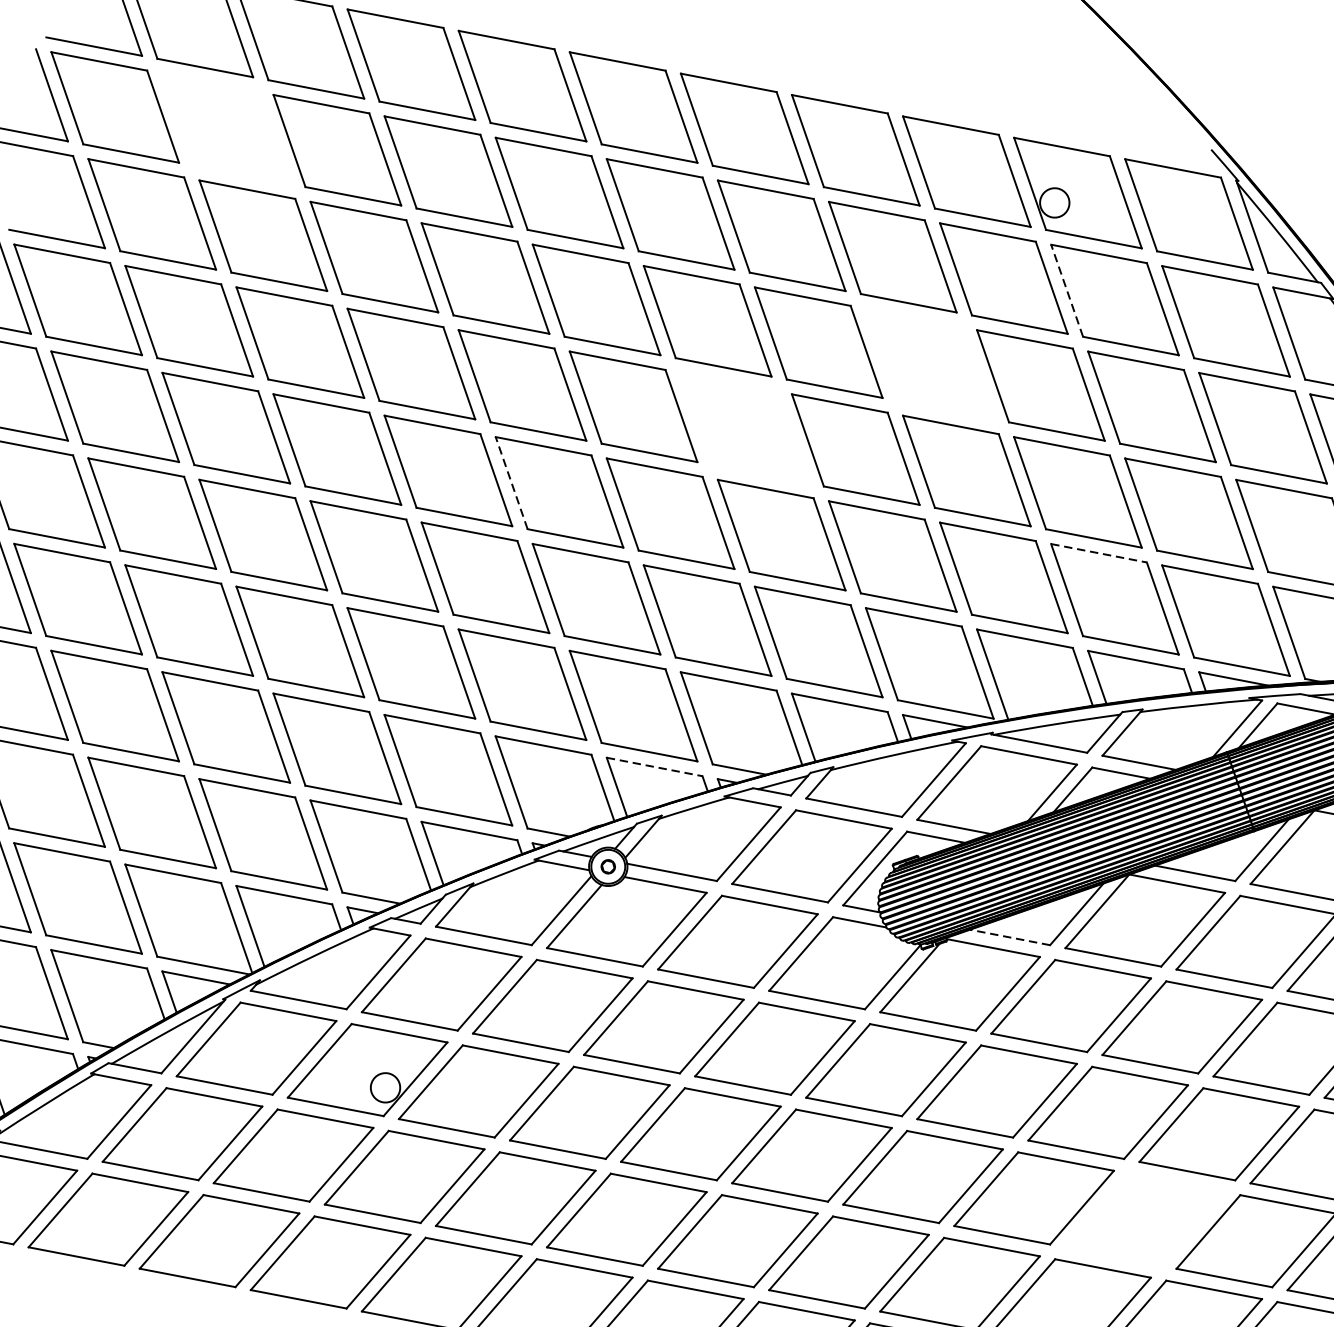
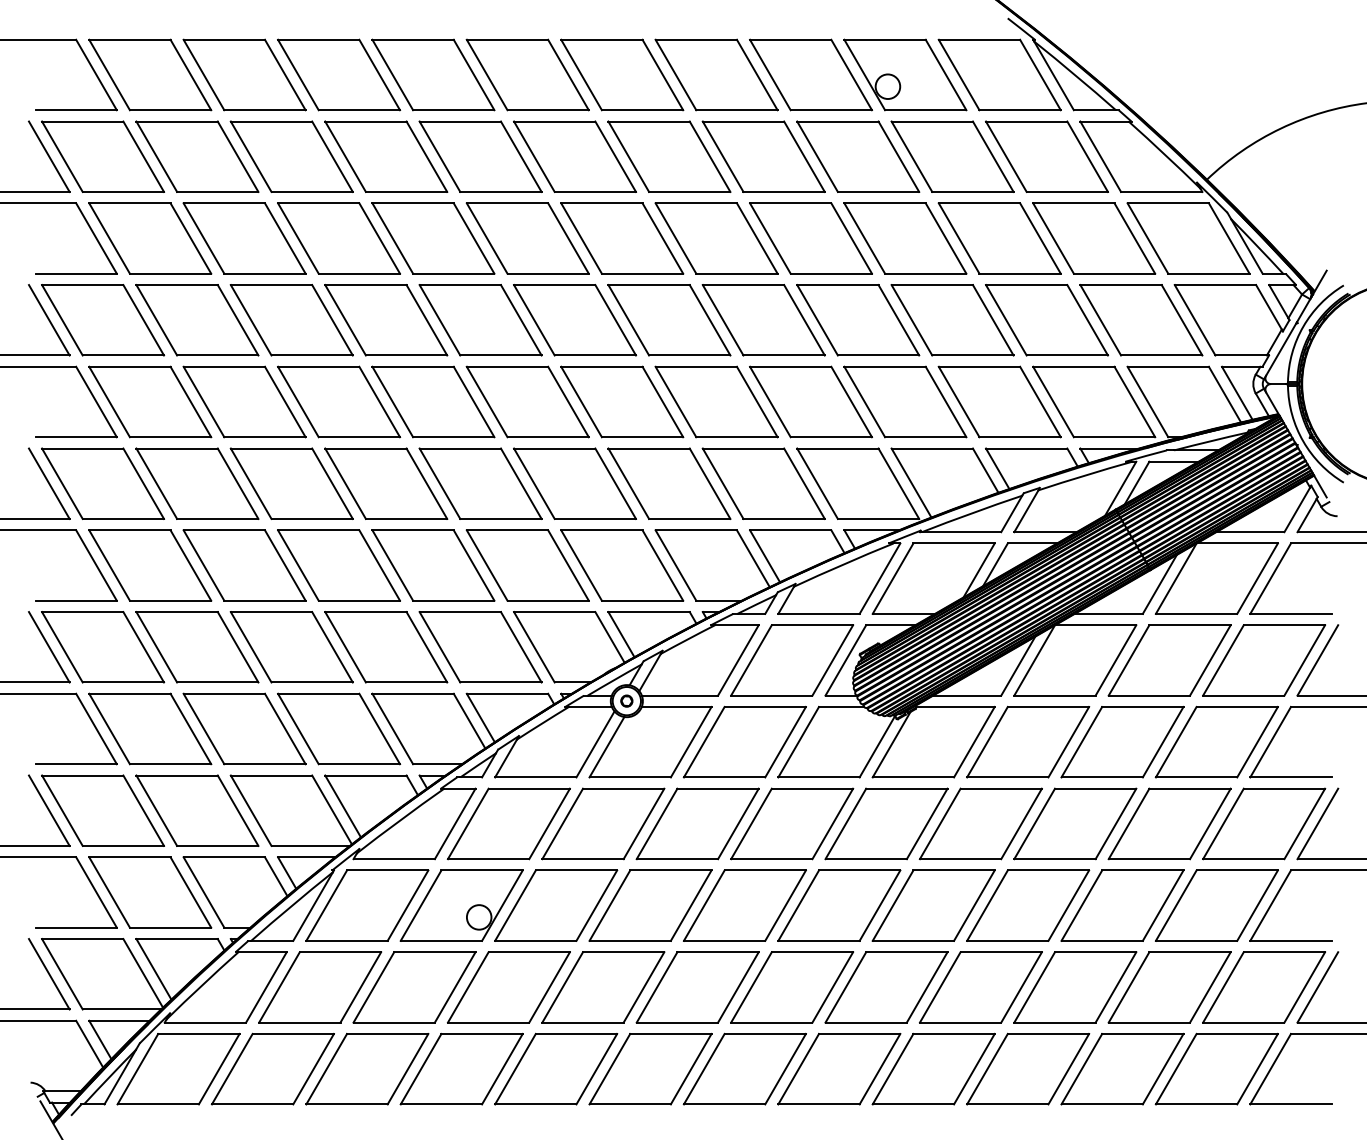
part: (226, 128) -> (197, 156), added
line: (1066, 290) -> (911, 156), dashed -> solid
part: (929, 363) -> (810, 238), added
part: (744, 428) -> (669, 320), added
line: (511, 483) -> (487, 402), dashed -> solid
line: (1099, 552) -> (979, 366), dashed -> solid
line: (655, 767) -> (649, 612), dashed -> solid
line: (1009, 937) -> (966, 695), dashed -> solid
part: (1145, 1219) -> (1122, 905), added

